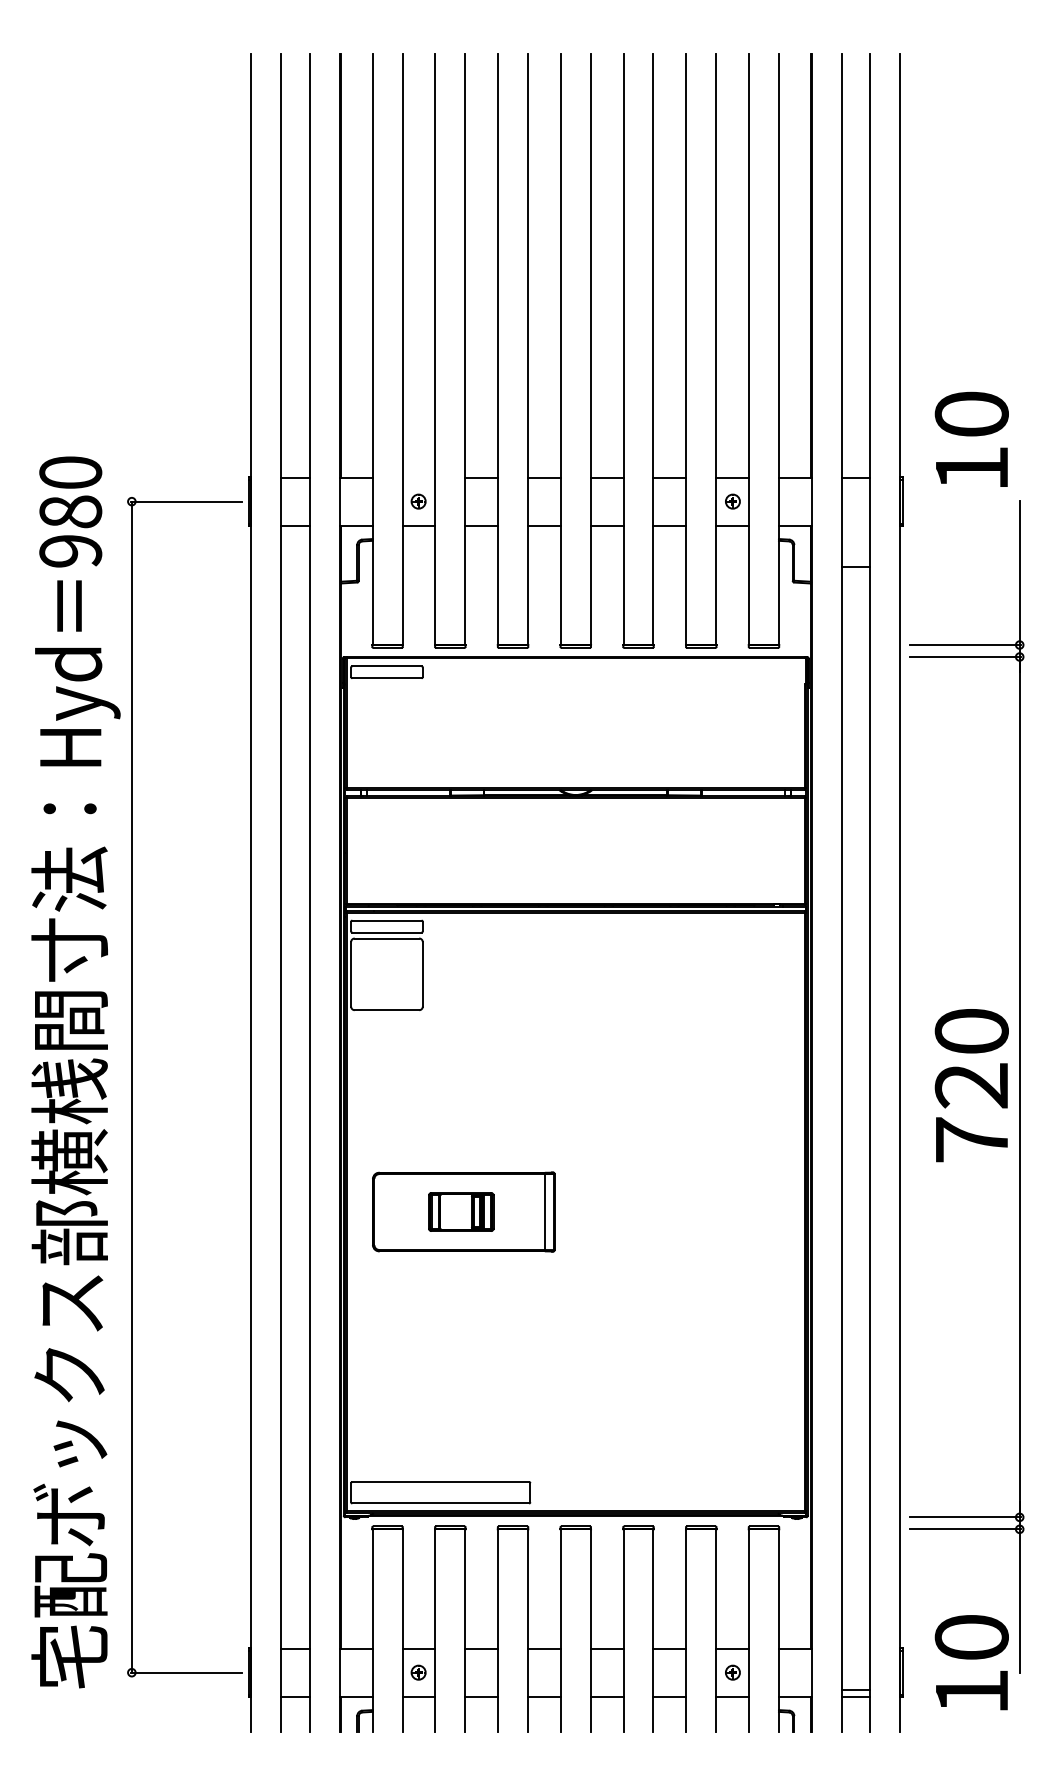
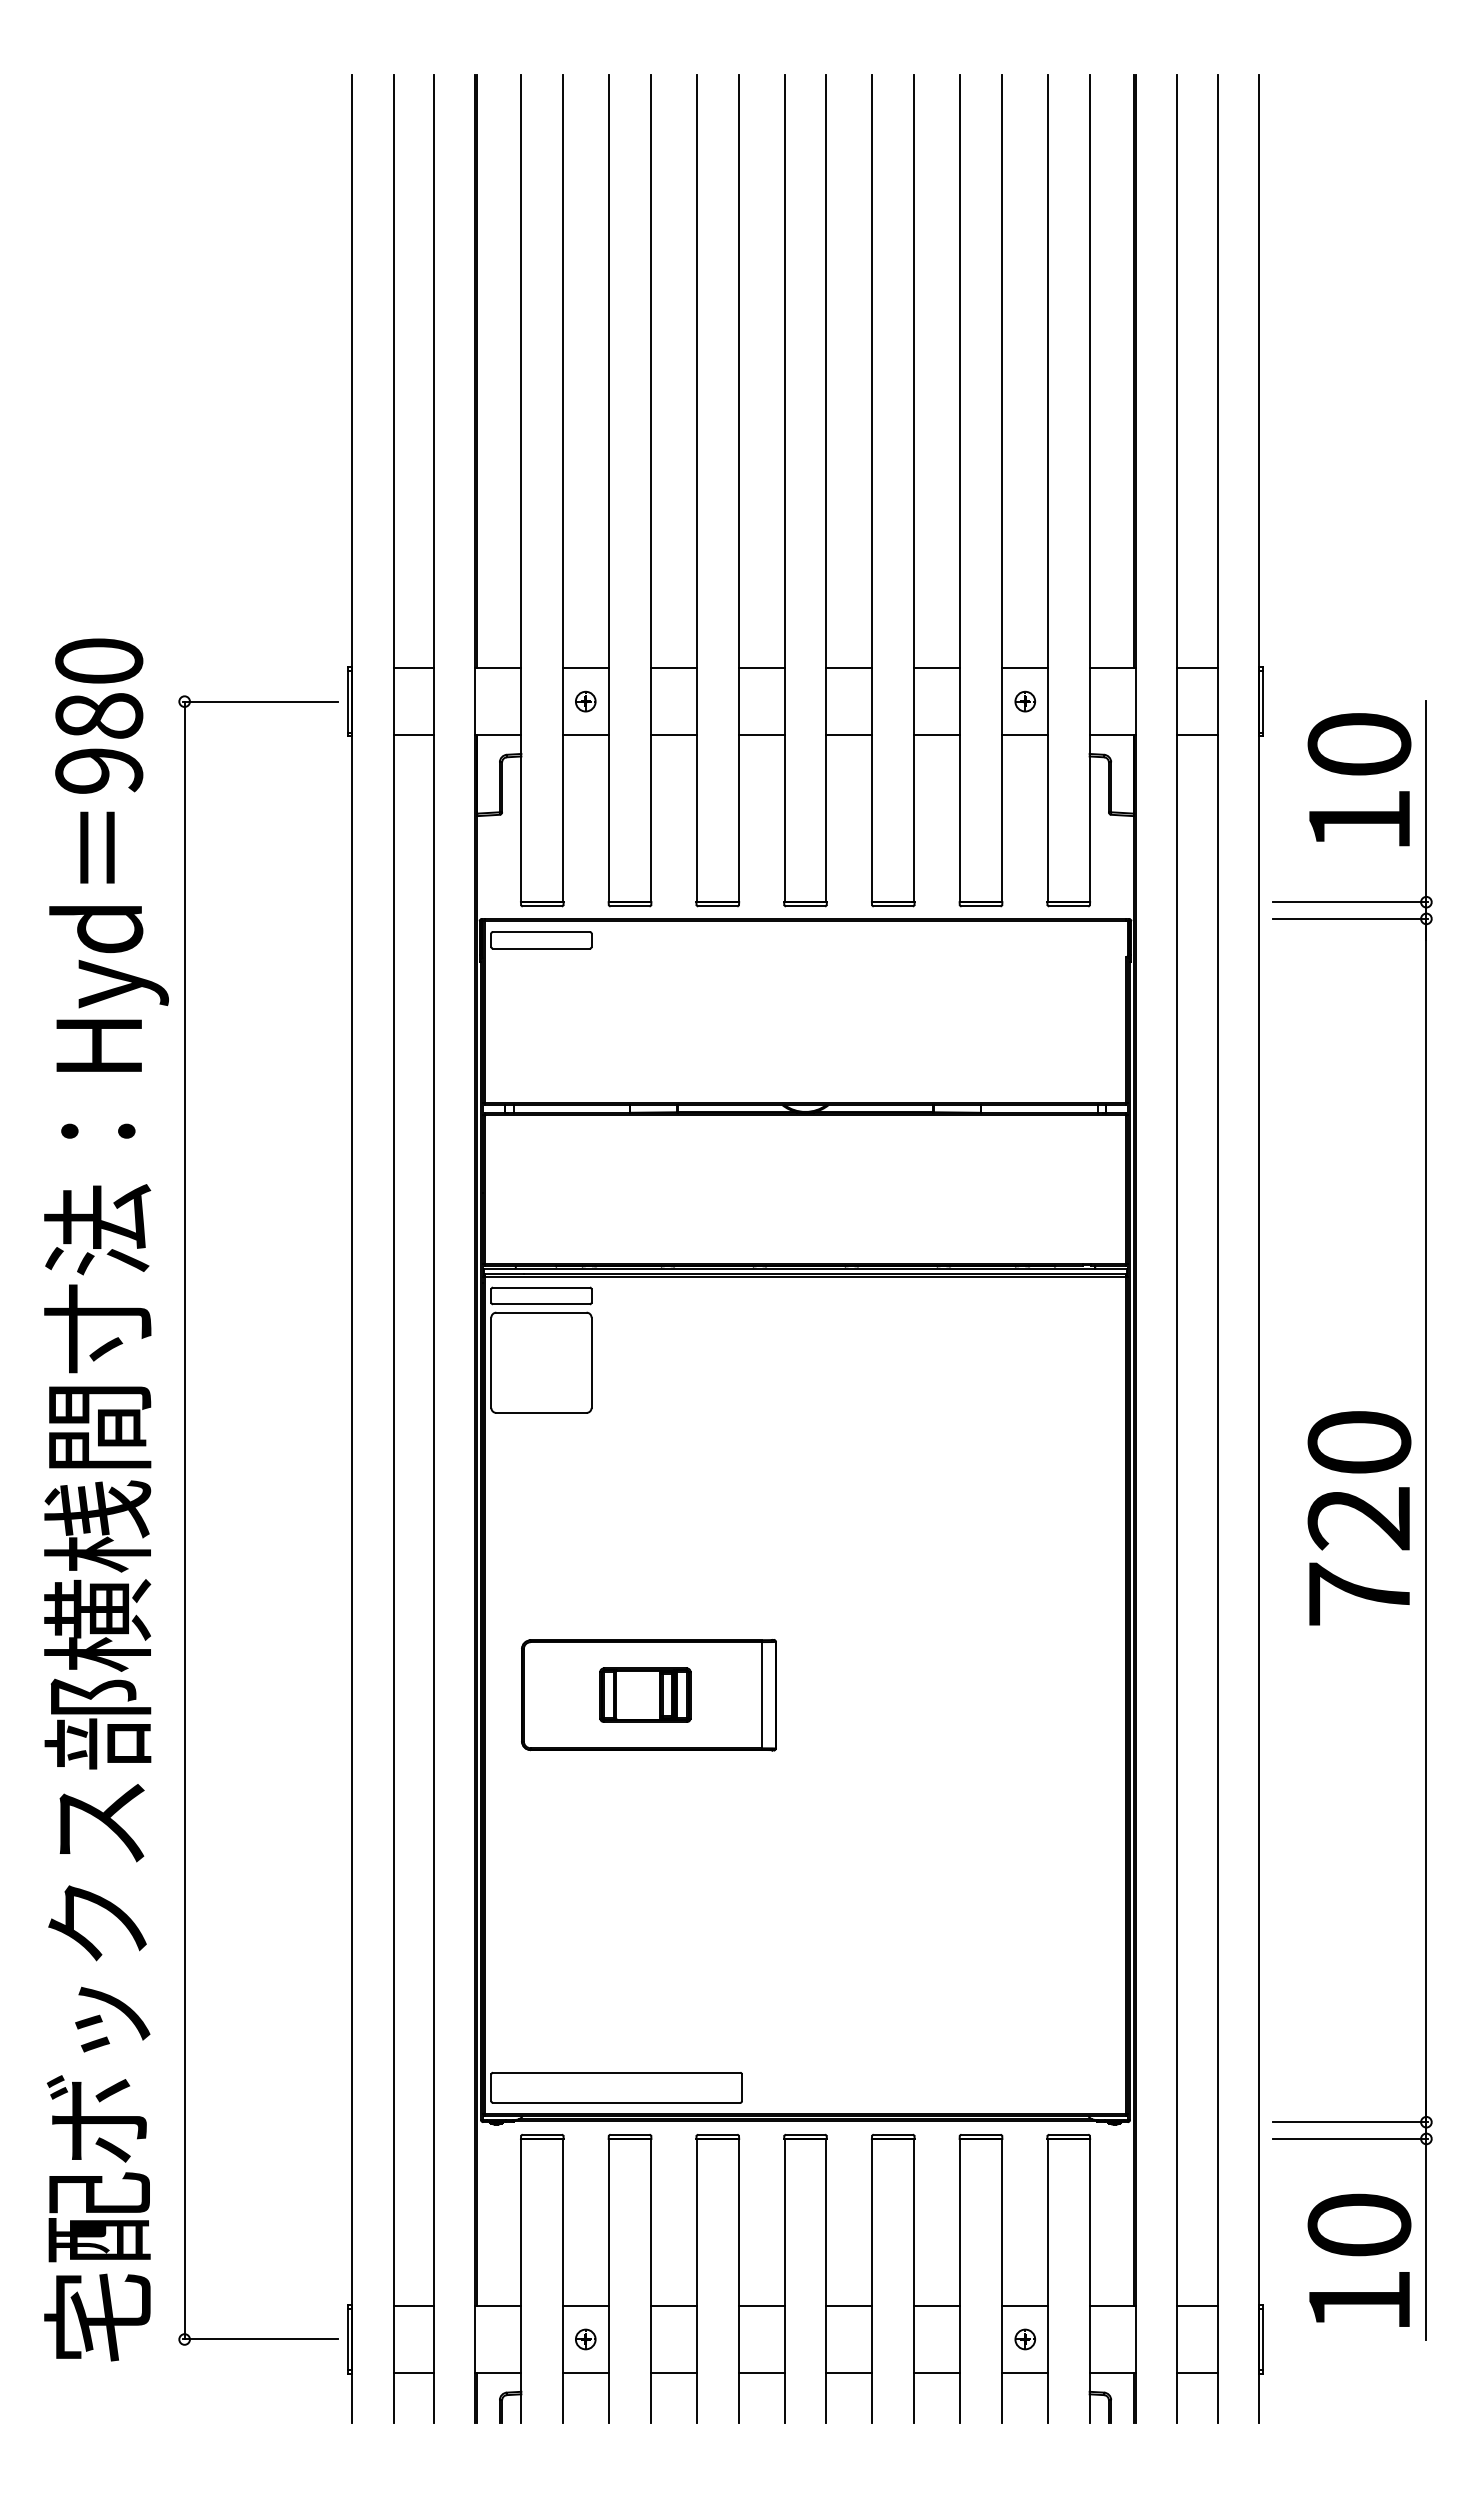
text: (971, 439) -> (1359, 779), moved
line: (419, 477) -> (586, 668), added
line: (856, 567) -> (1197, 735), moved
text: (971, 1661) -> (1359, 2259), moved
line: (856, 1689) -> (1197, 2306), moved

